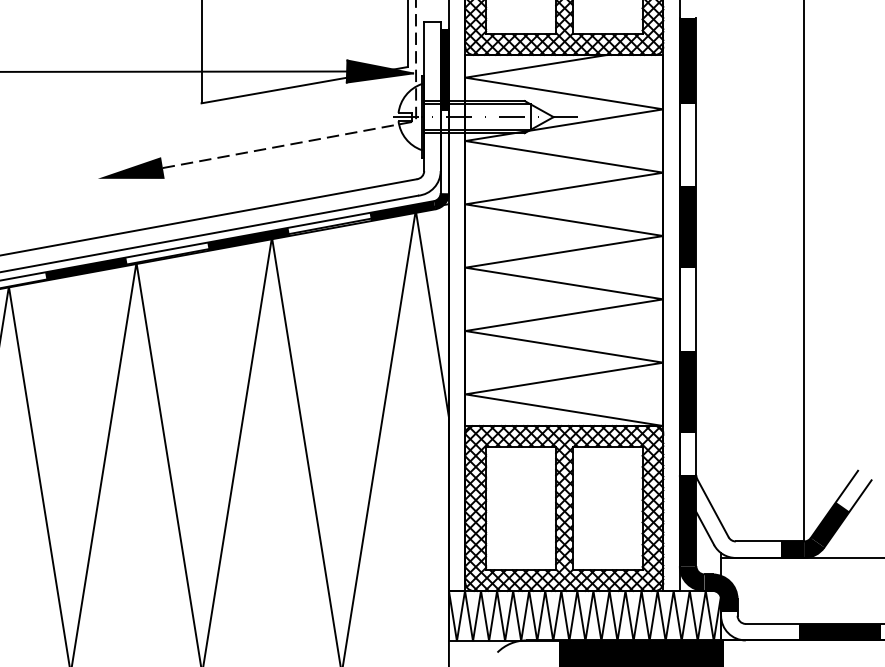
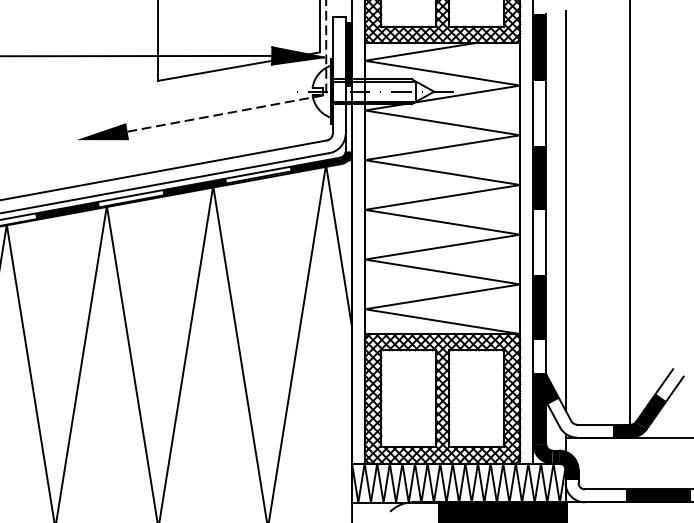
line: (720, 268) -> (565, 210), added
fill: (704, 496) -> (552, 389), added

